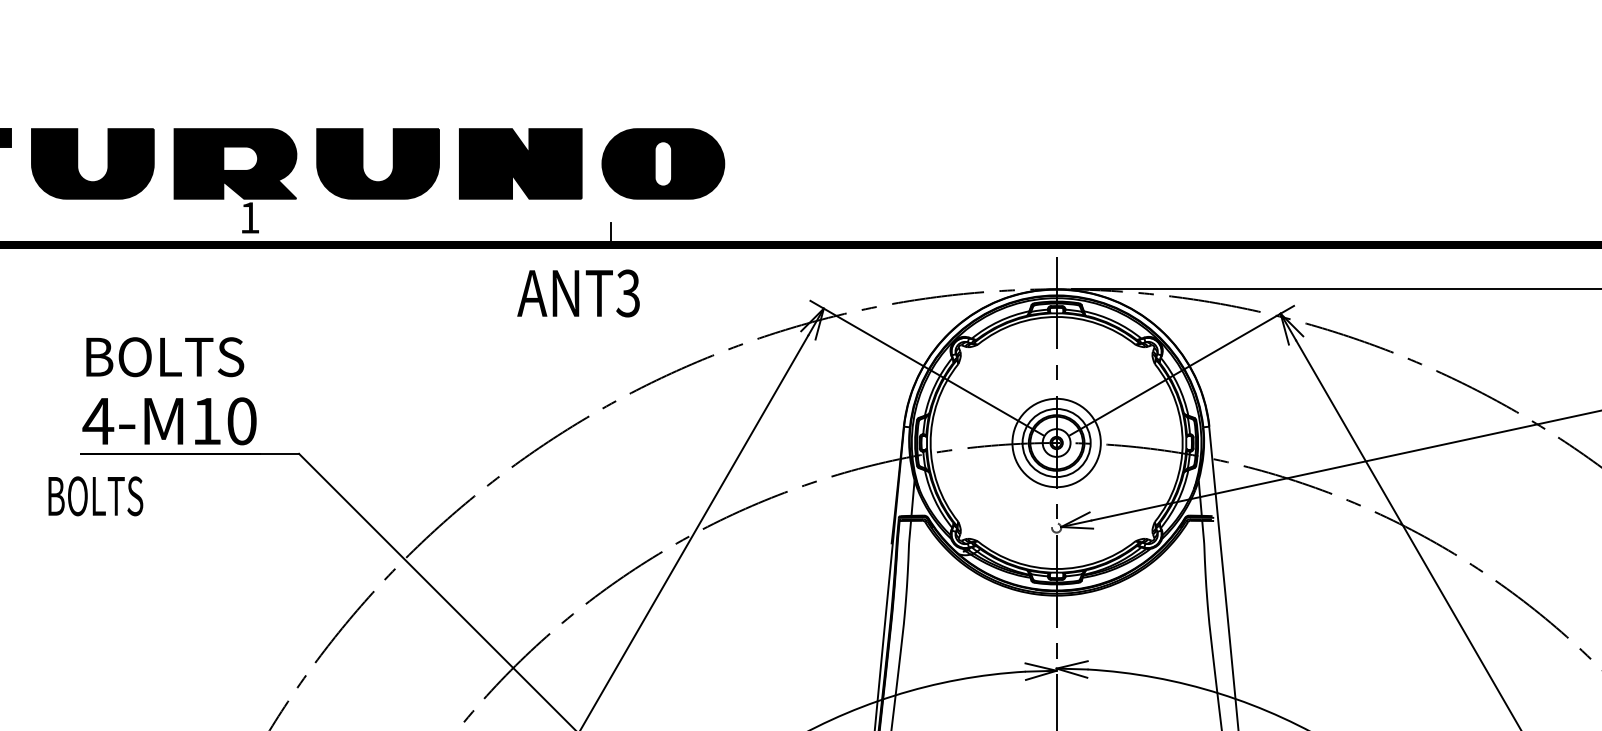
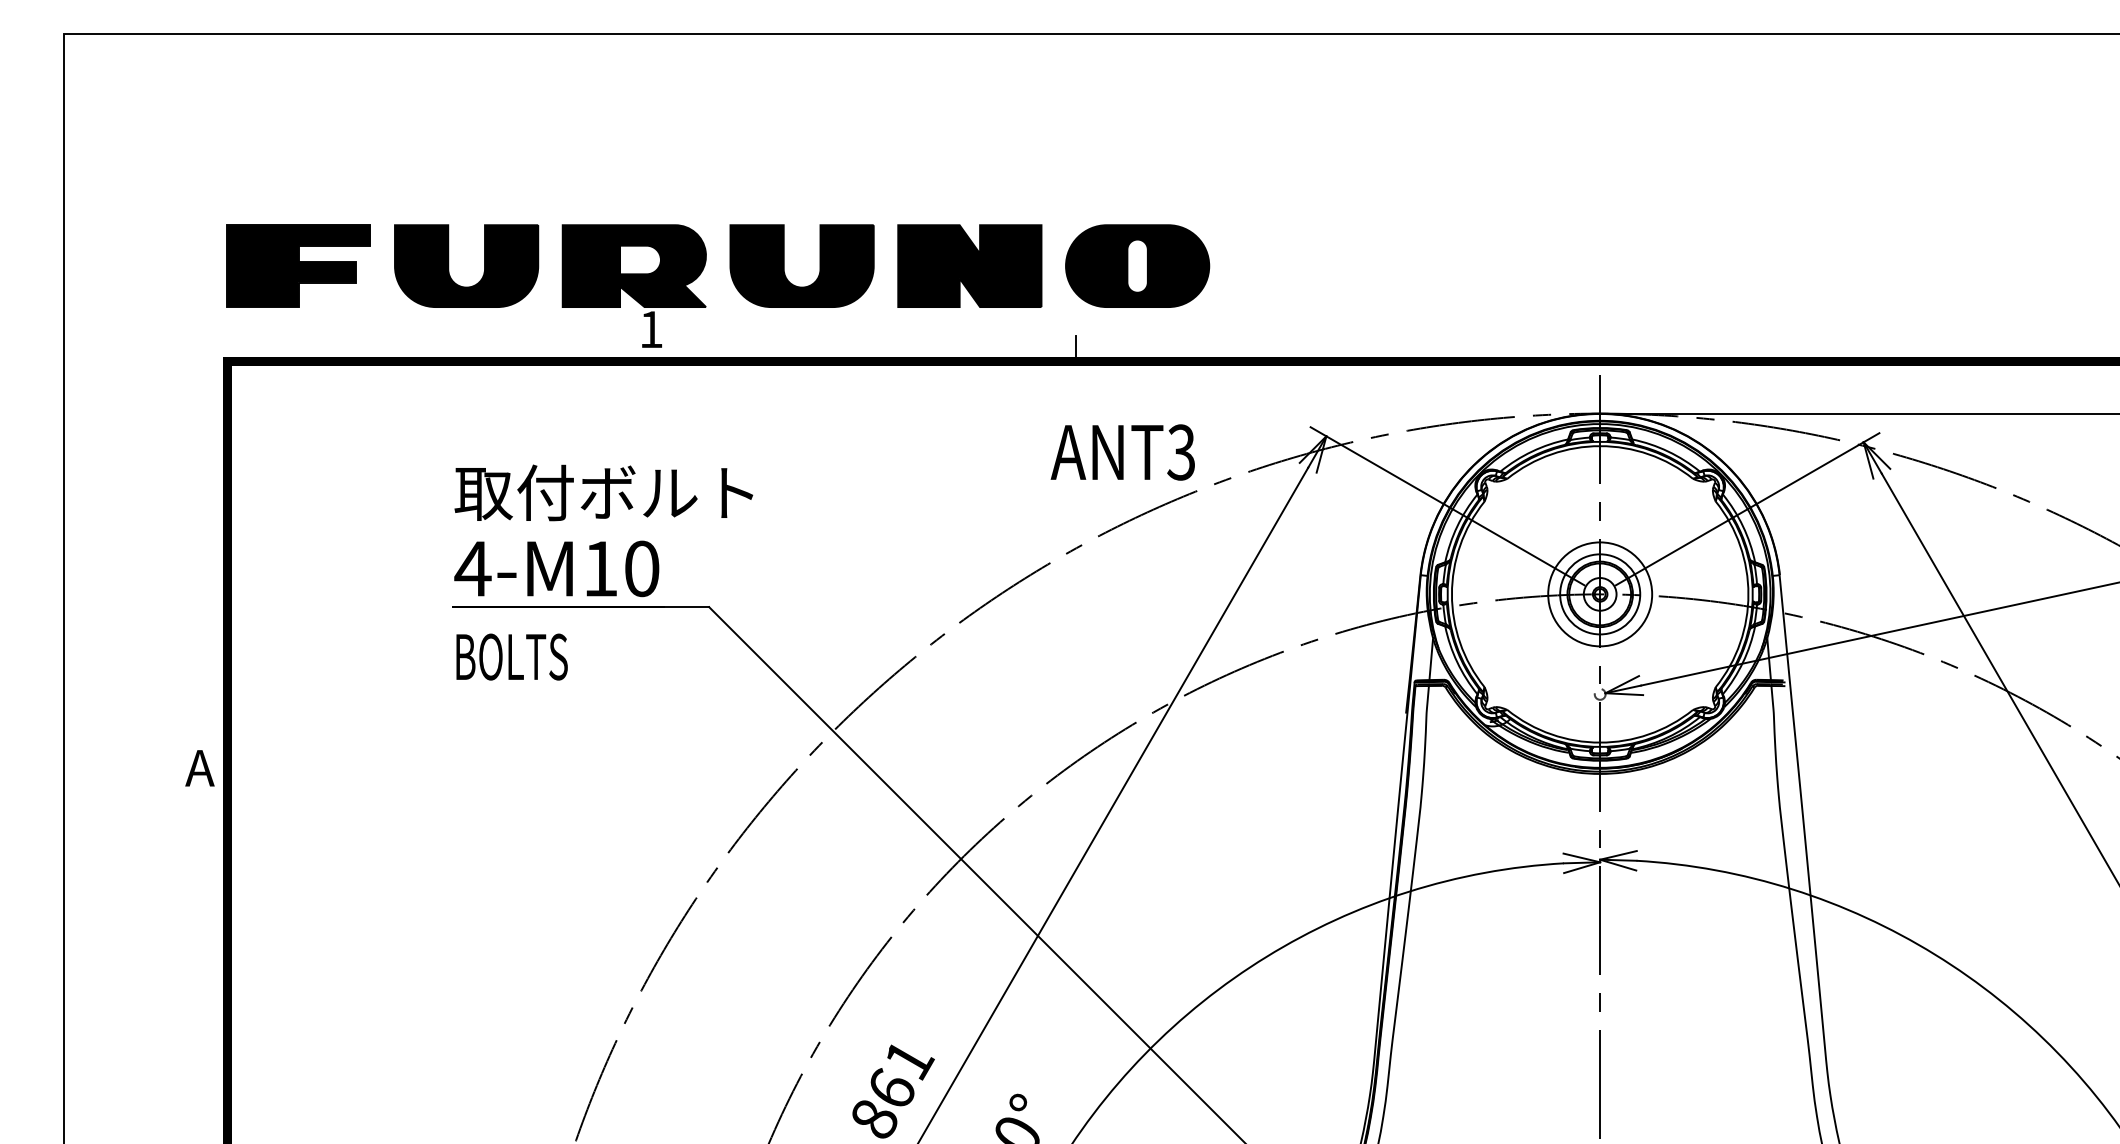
text: (578, 293) -> (1122, 452), moved
text: (209, 356) -> (603, 492), BOLTS -> 取付ボルト
text: (95, 495) -> (511, 656), moved

